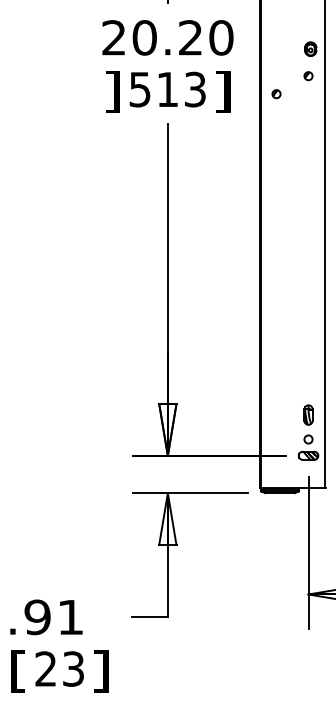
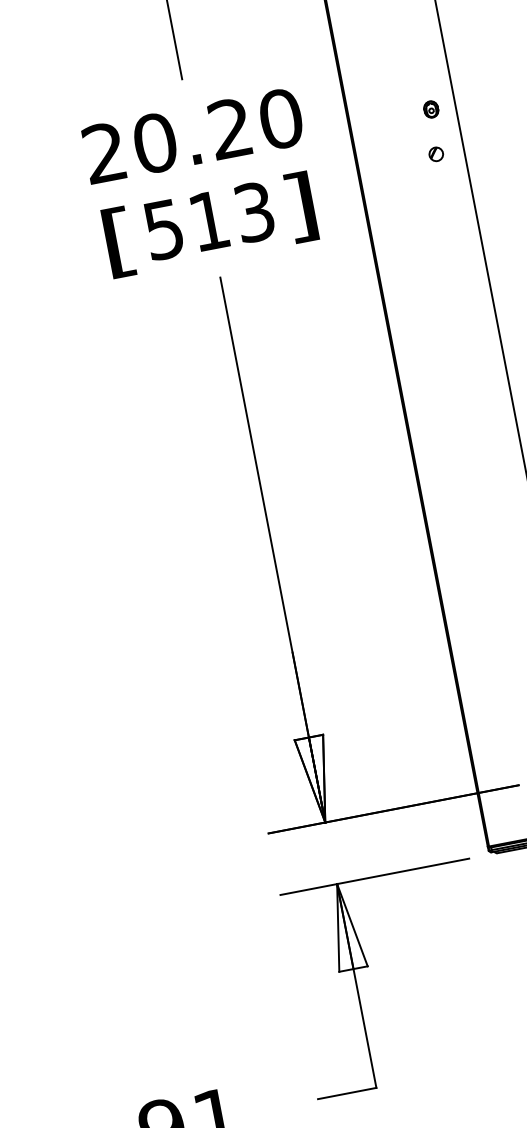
part: (310, 49) -> (431, 109), size x0.71
text: (112, 91) -> (119, 241), ] -> [
part: (276, 94) -> (389, 194), removed

